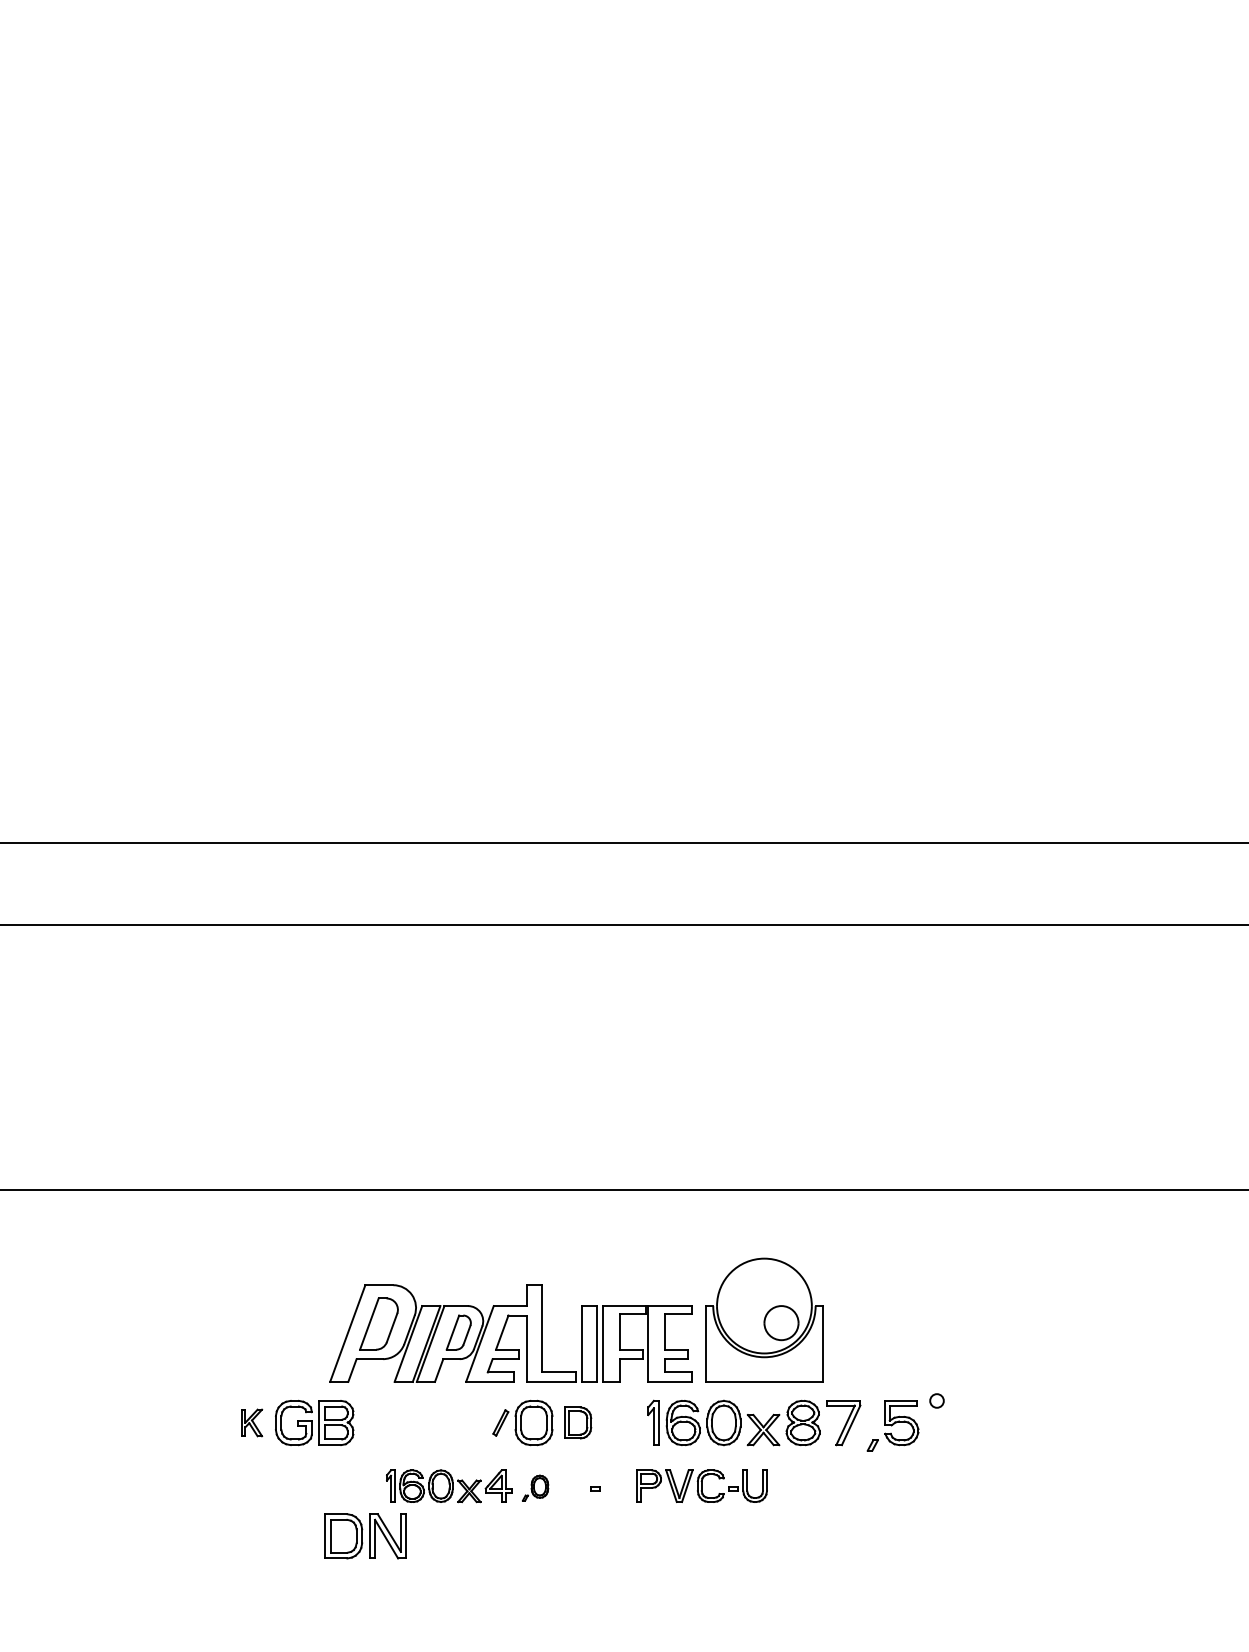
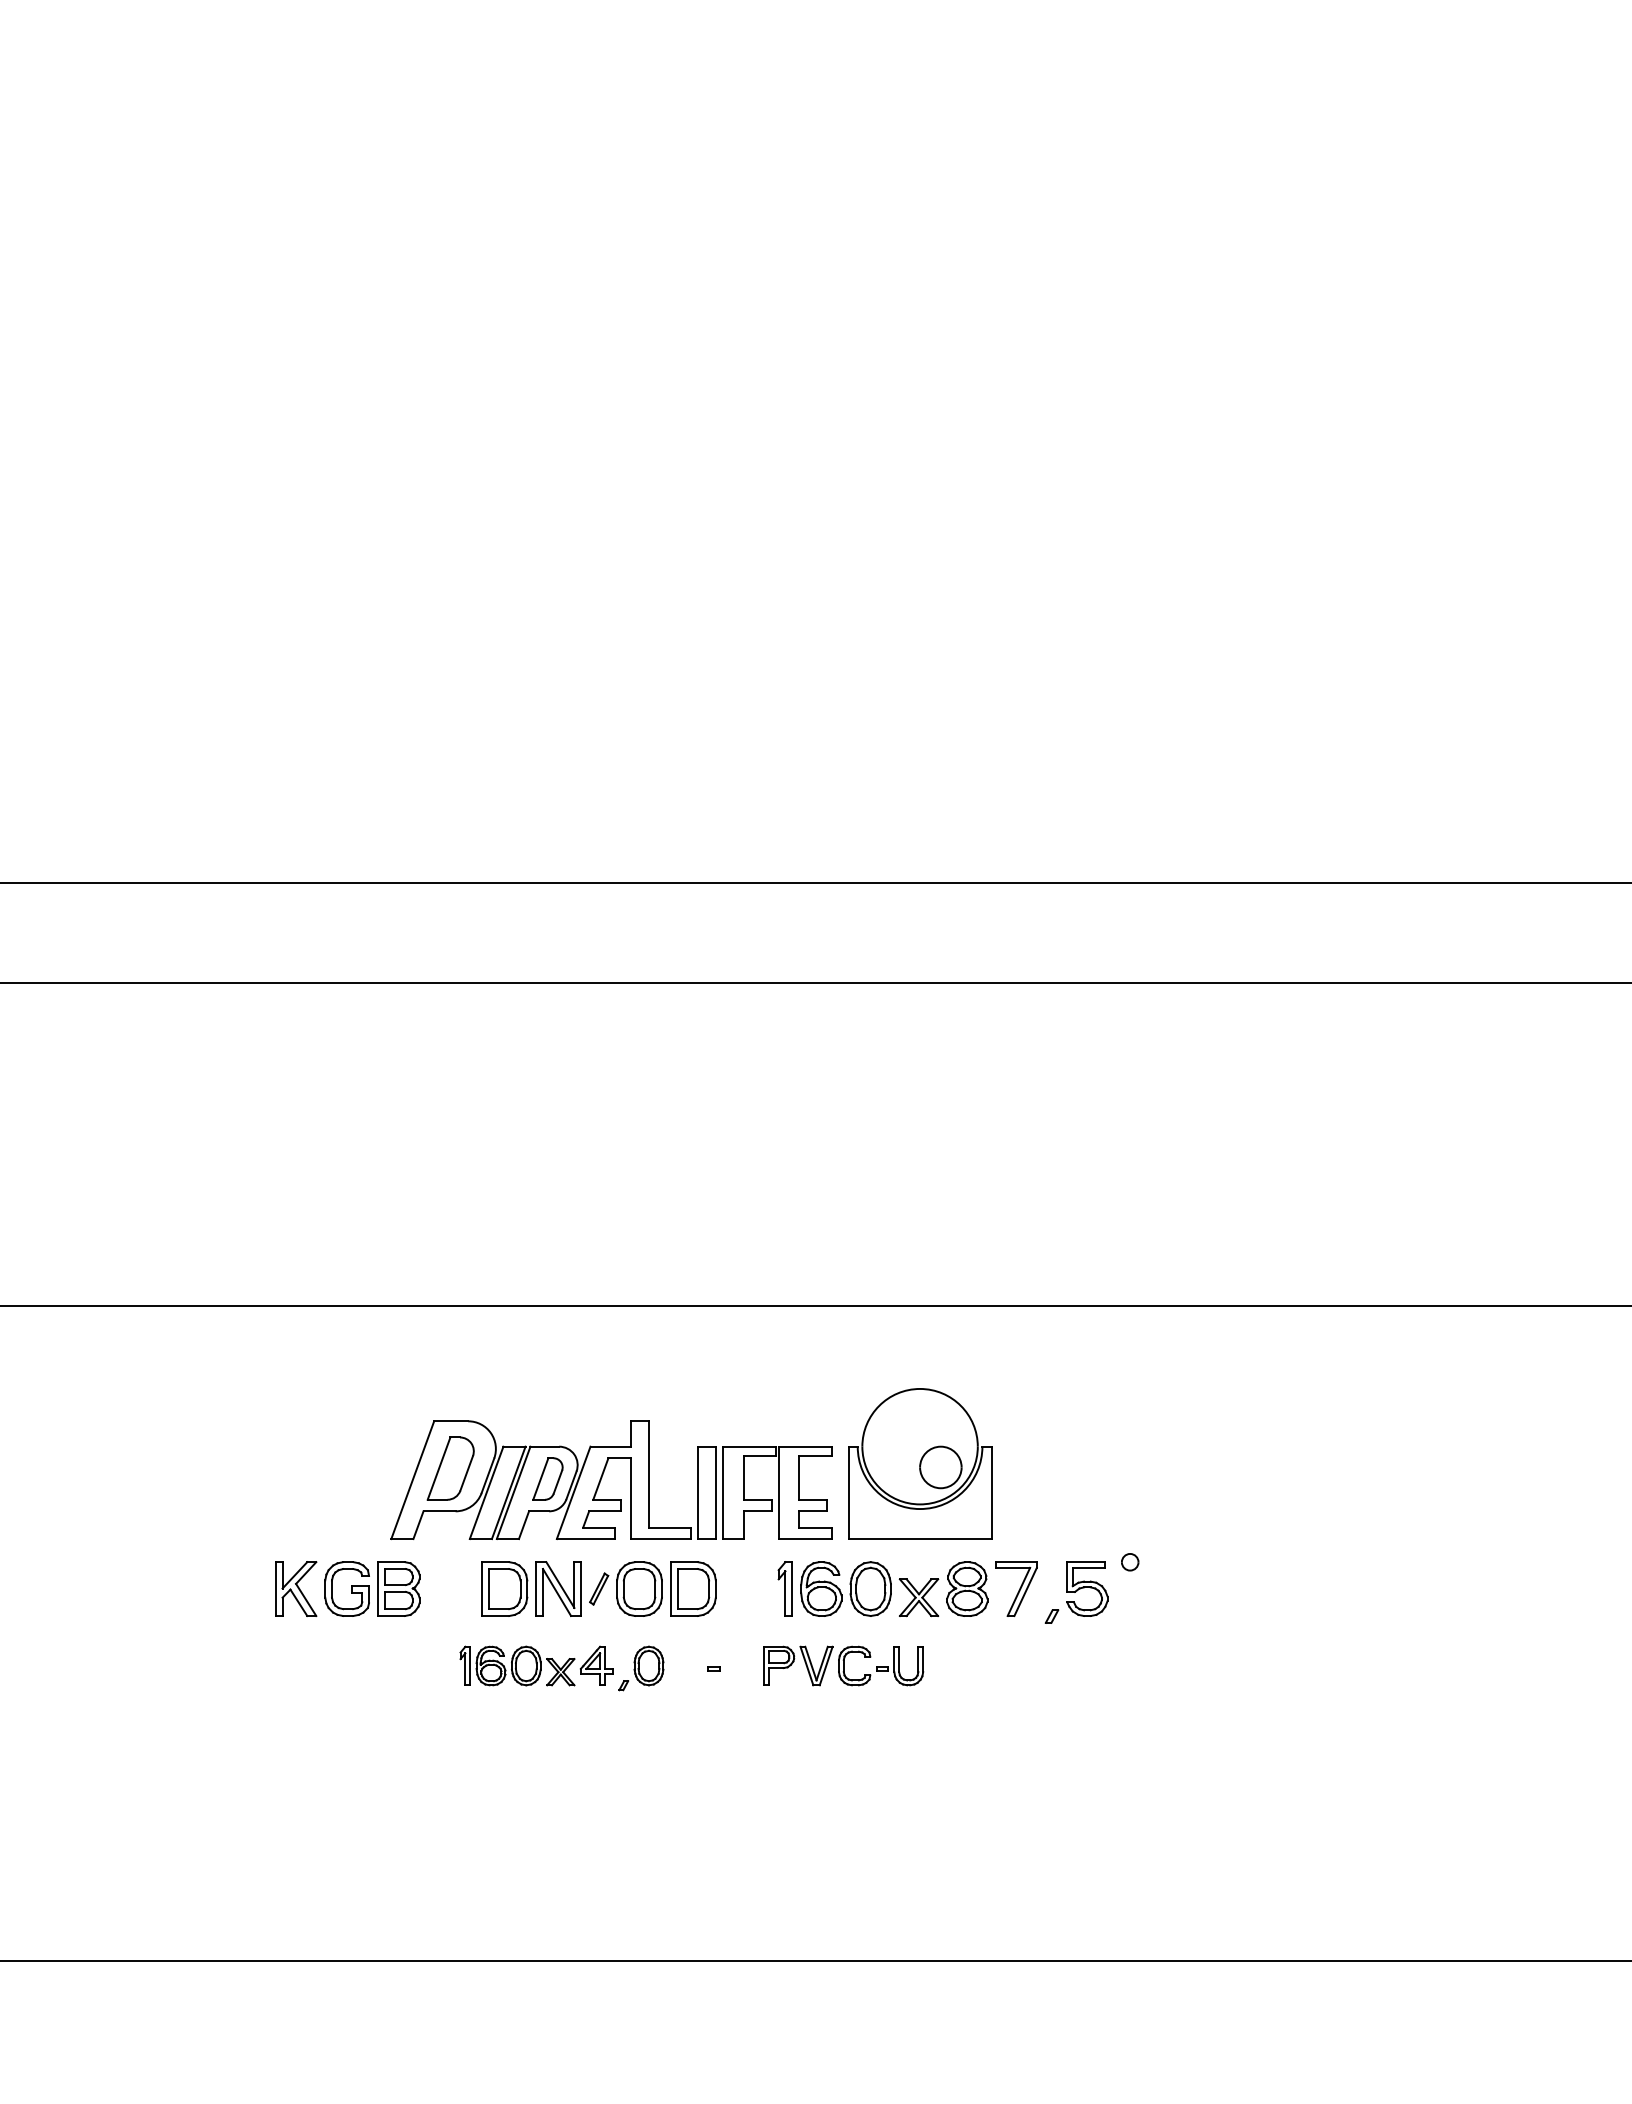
part: (252, 1422) -> (296, 1588), size x1.67
part: (578, 1422) -> (693, 1588), size x1.43
part: (535, 1488) -> (641, 1668), size x1.43
part: (365, 1535) -> (531, 1588), moved

